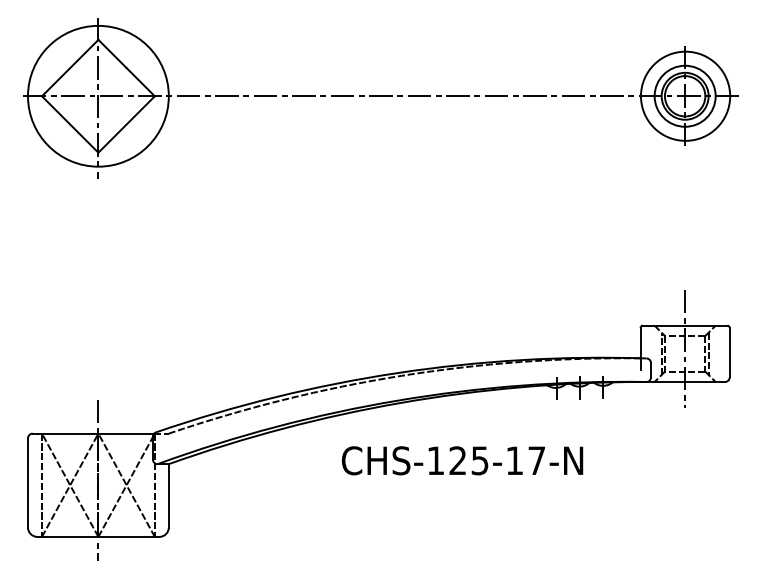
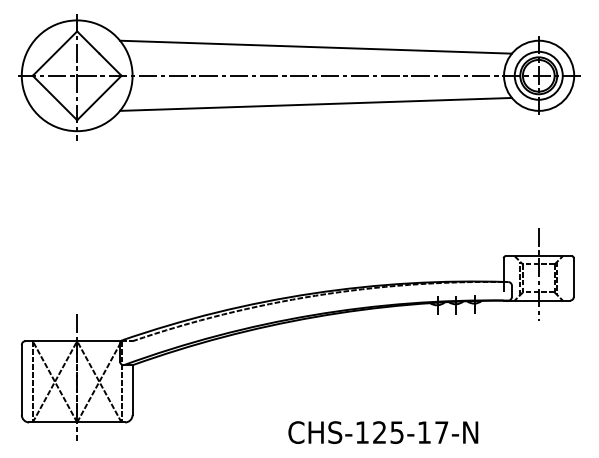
line: (401, 59) -> (315, 46), added
line: (401, 132) -> (315, 104), added
text: (462, 460) -> (383, 432), moved

